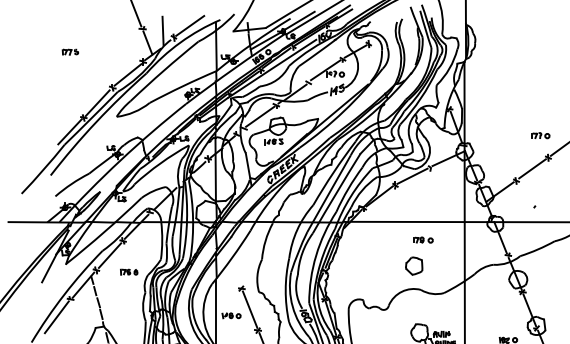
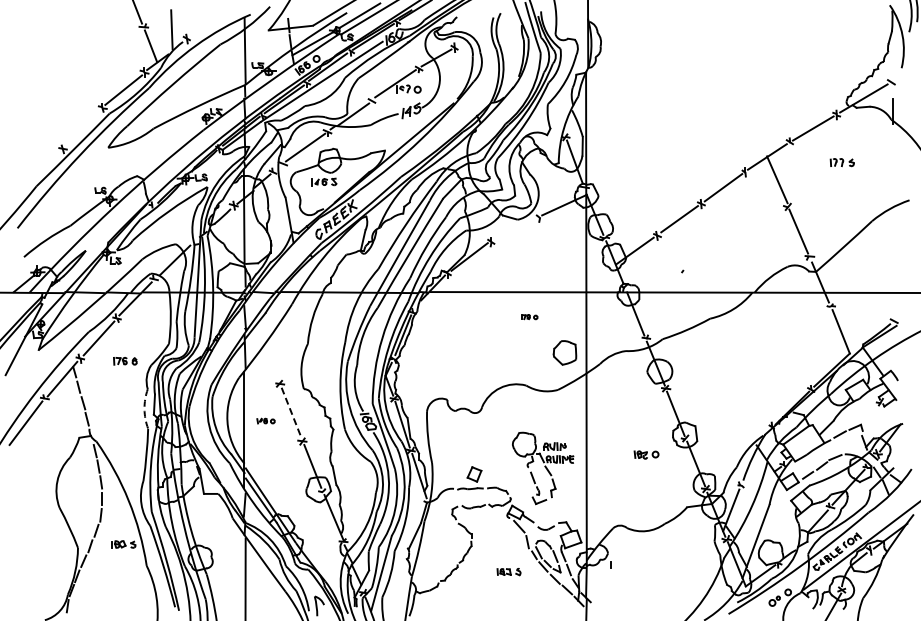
line: (189, 25) -> (208, 22), removed
part: (70, 51) -> (44, 58), removed
line: (97, 102) -> (81, 128), removed
line: (69, 131) -> (43, 168), removed
part: (540, 135) -> (690, 173), removed
line: (412, 176) -> (514, 229), removed
part: (423, 239) -> (529, 316), size x0.6
part: (413, 265) -> (564, 352), moved
arc: (143, 307) -> (144, 409), solid -> dashed
line: (250, 309) -> (291, 412), solid -> dashed
part: (231, 315) -> (265, 420), size x0.7

